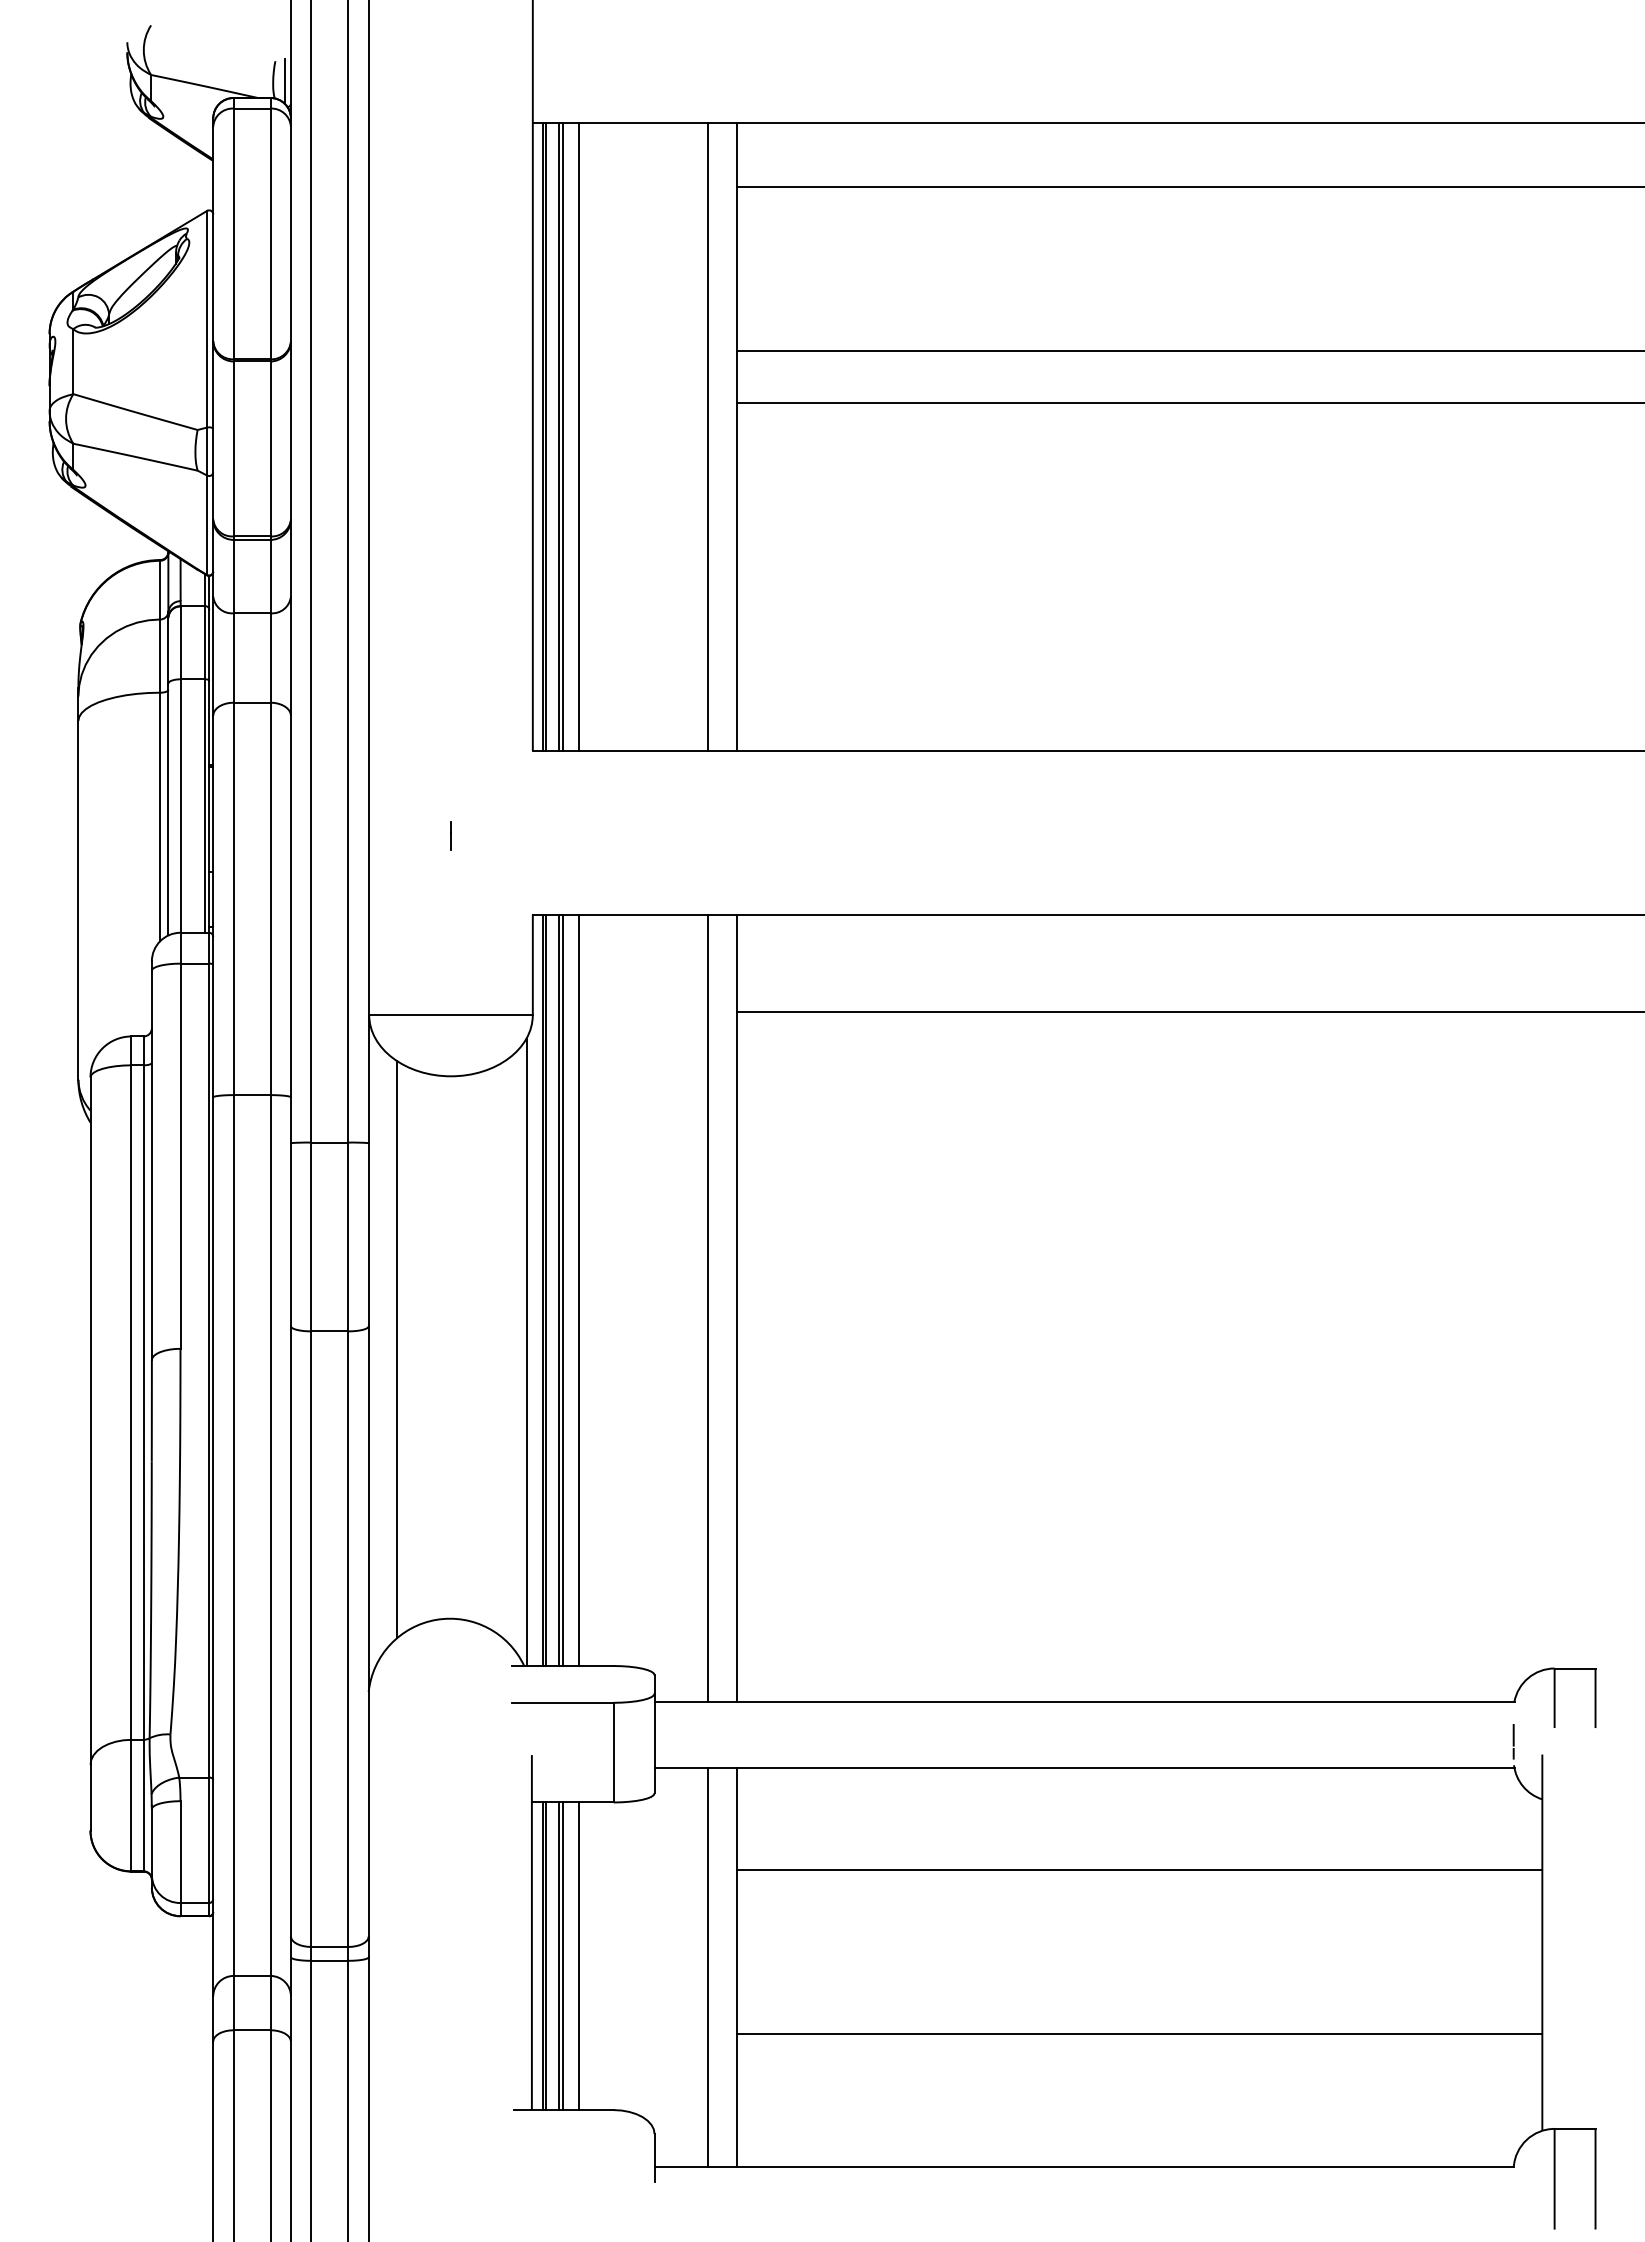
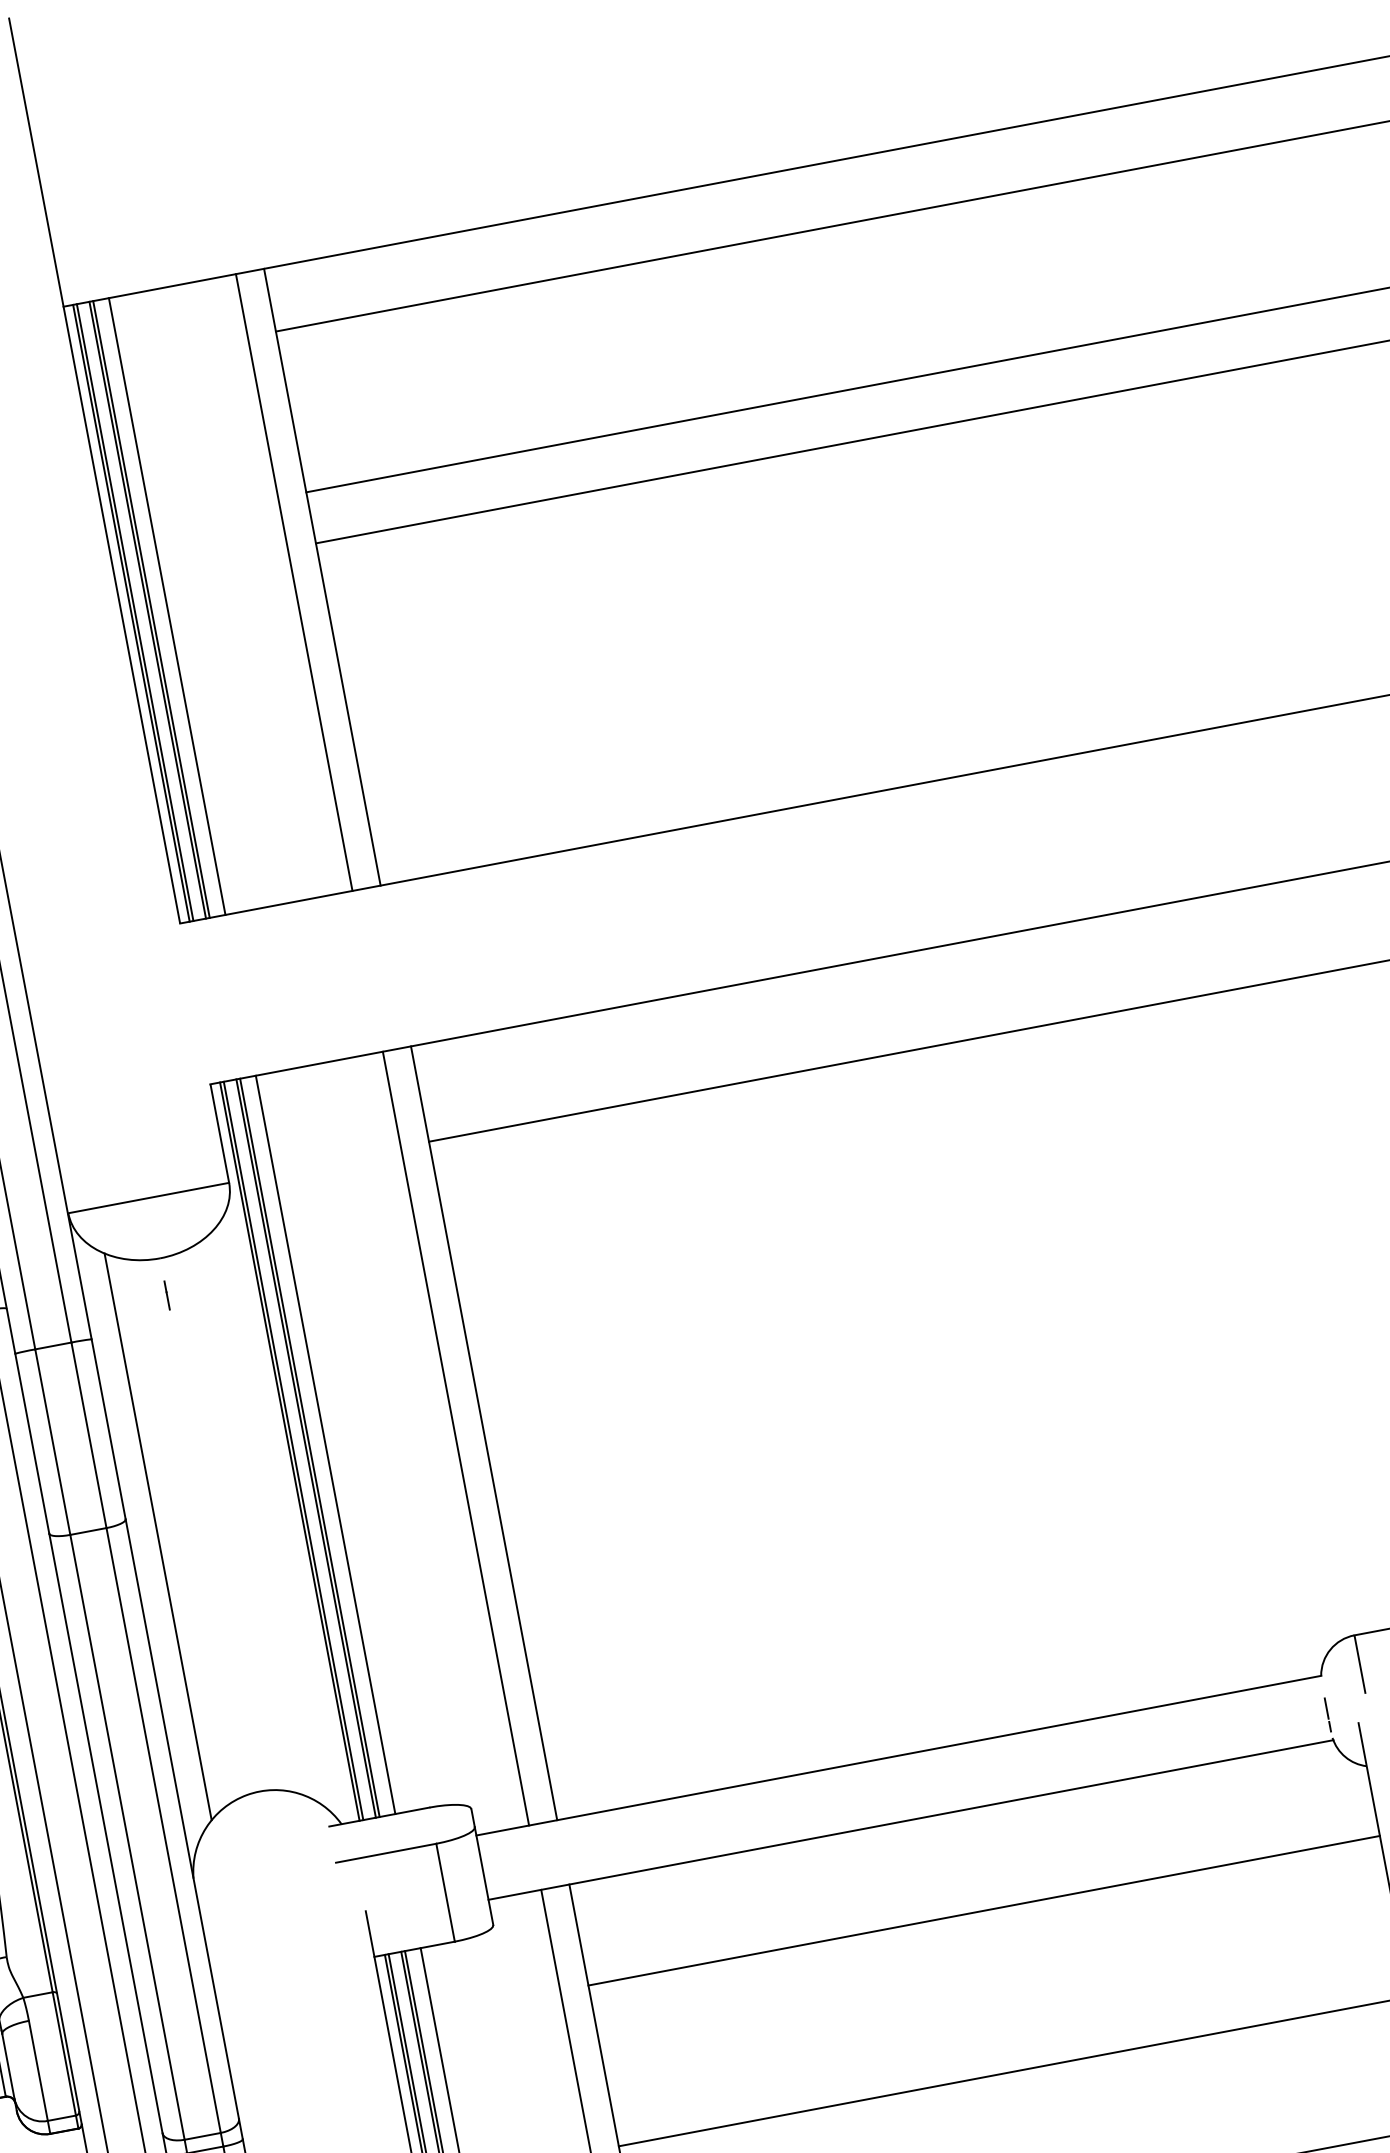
line: (450, 835) -> (166, 1294), moved
line: (526, 1352) -> (285, 1515), removed

